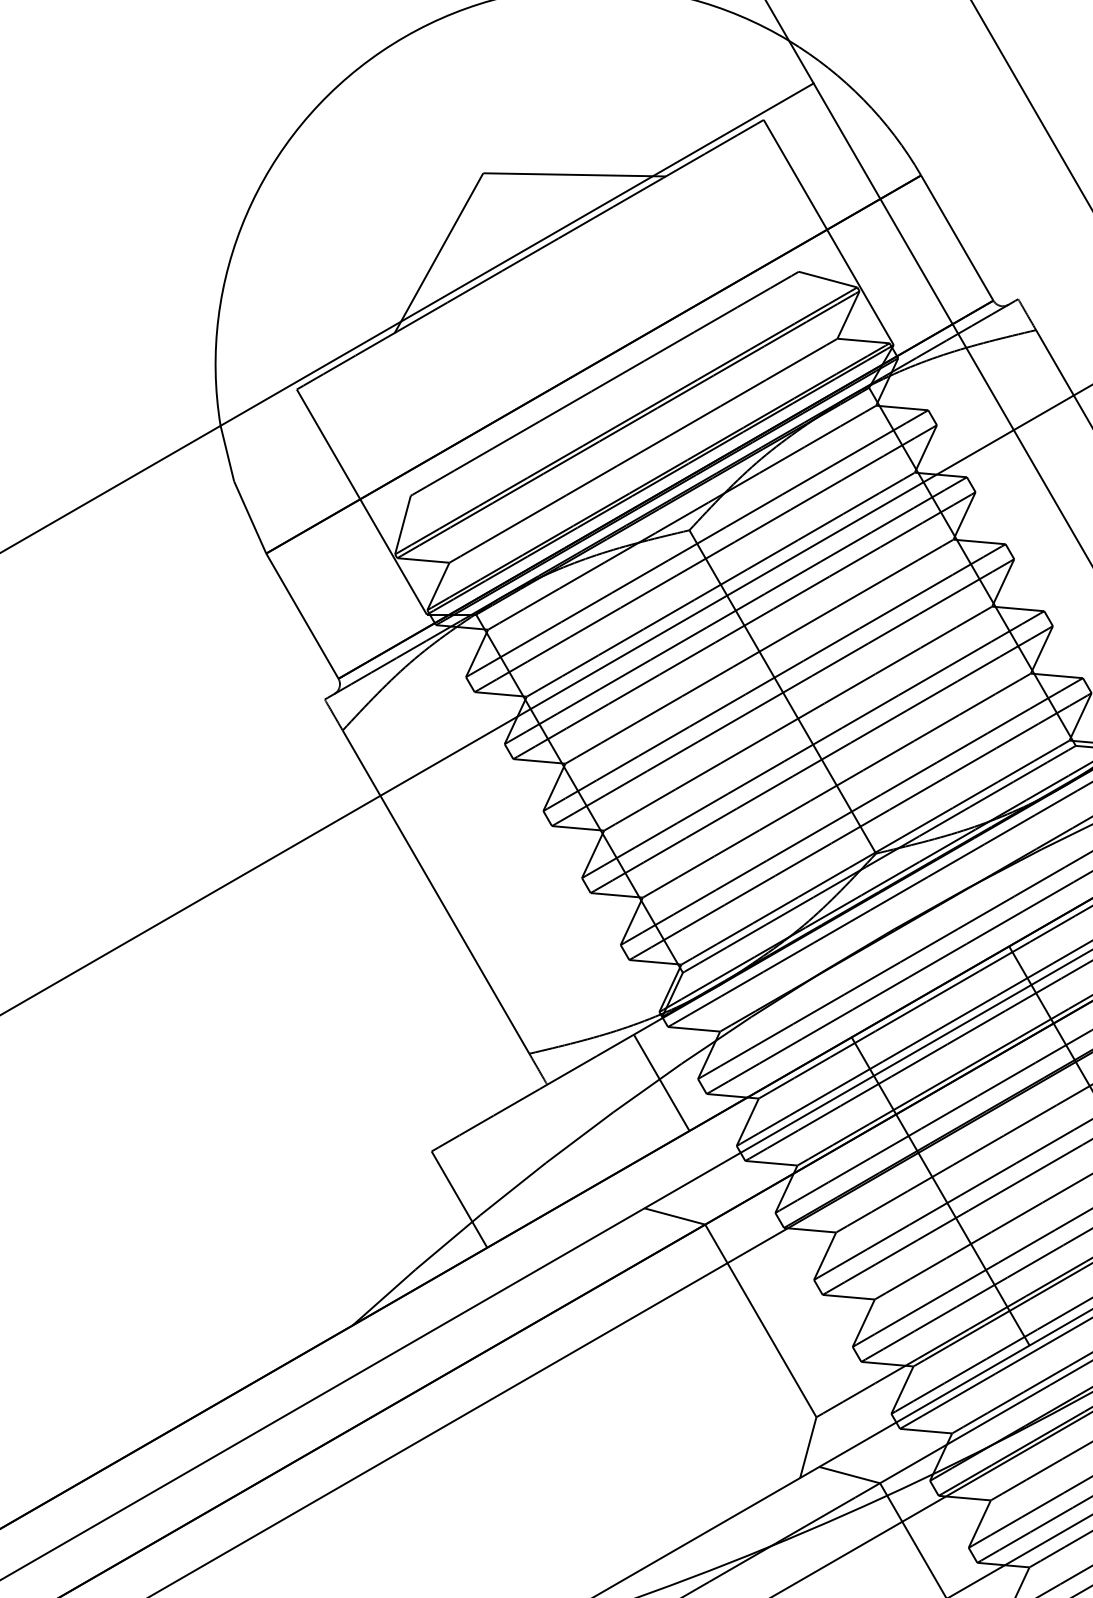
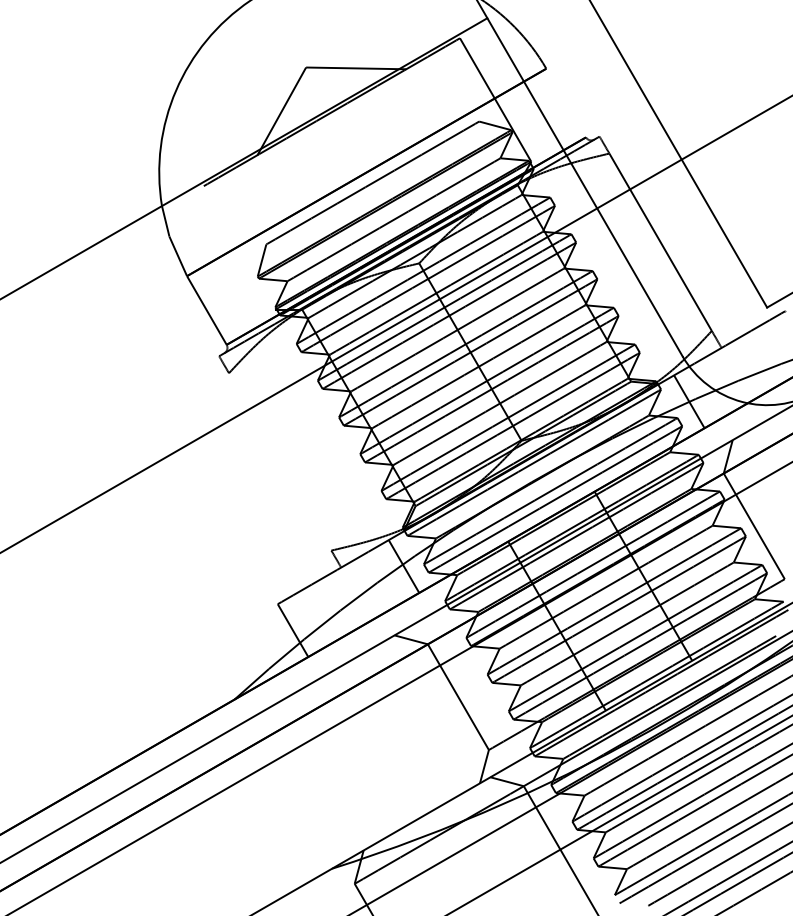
line: (956, 237) -> (565, 102), removed
line: (361, 501) -> (239, 247), removed
line: (436, 891) -> (280, 461), removed

